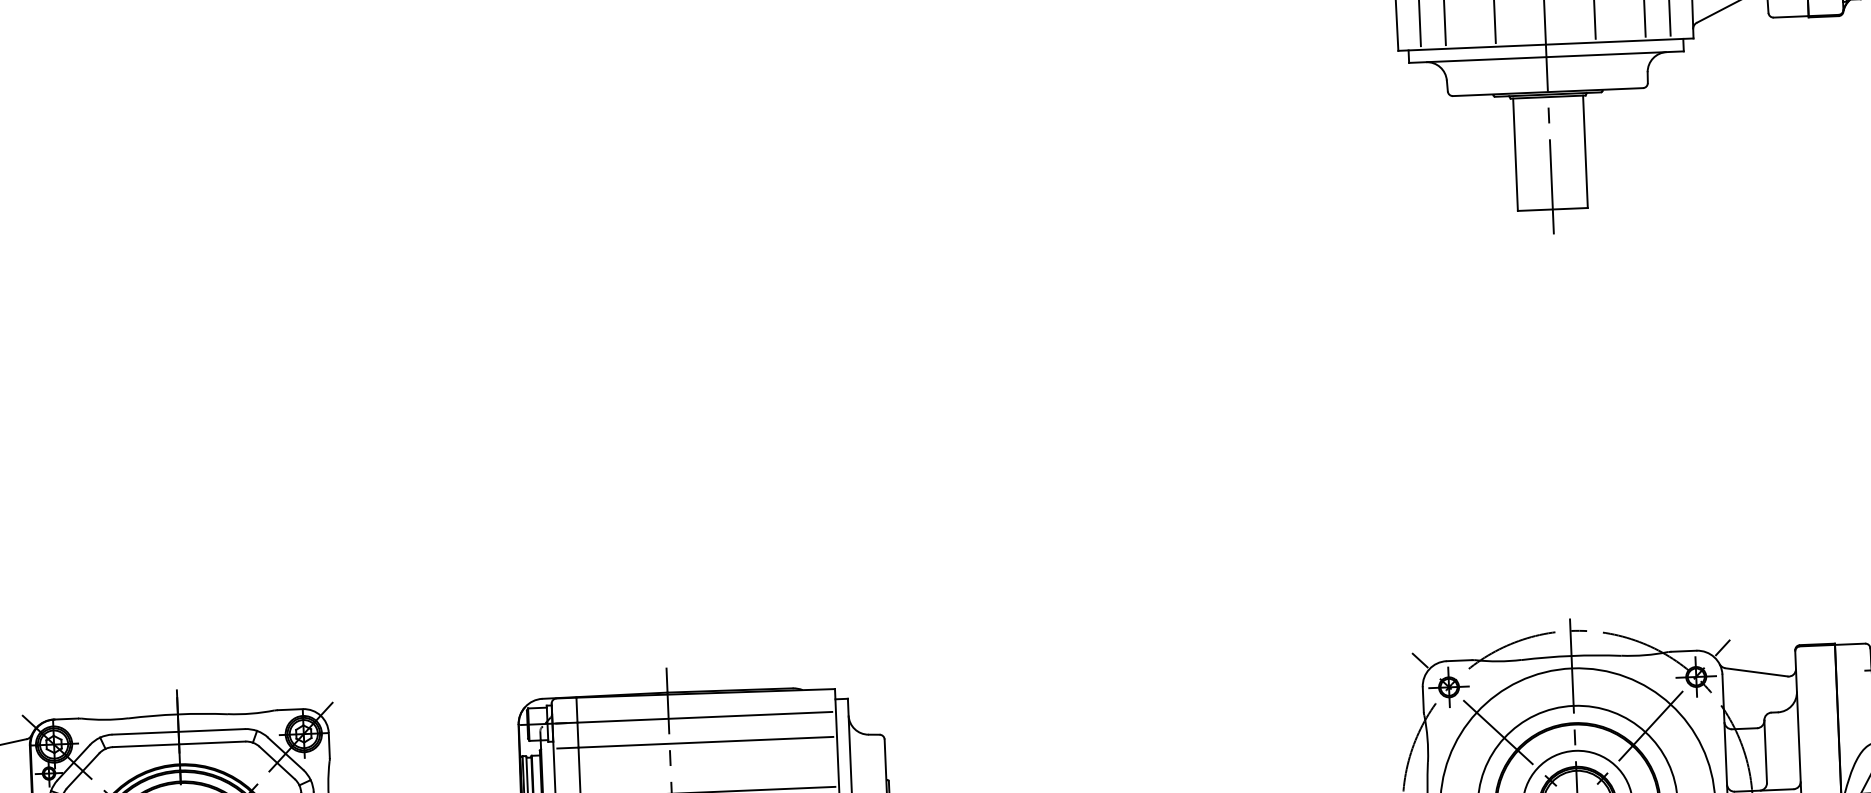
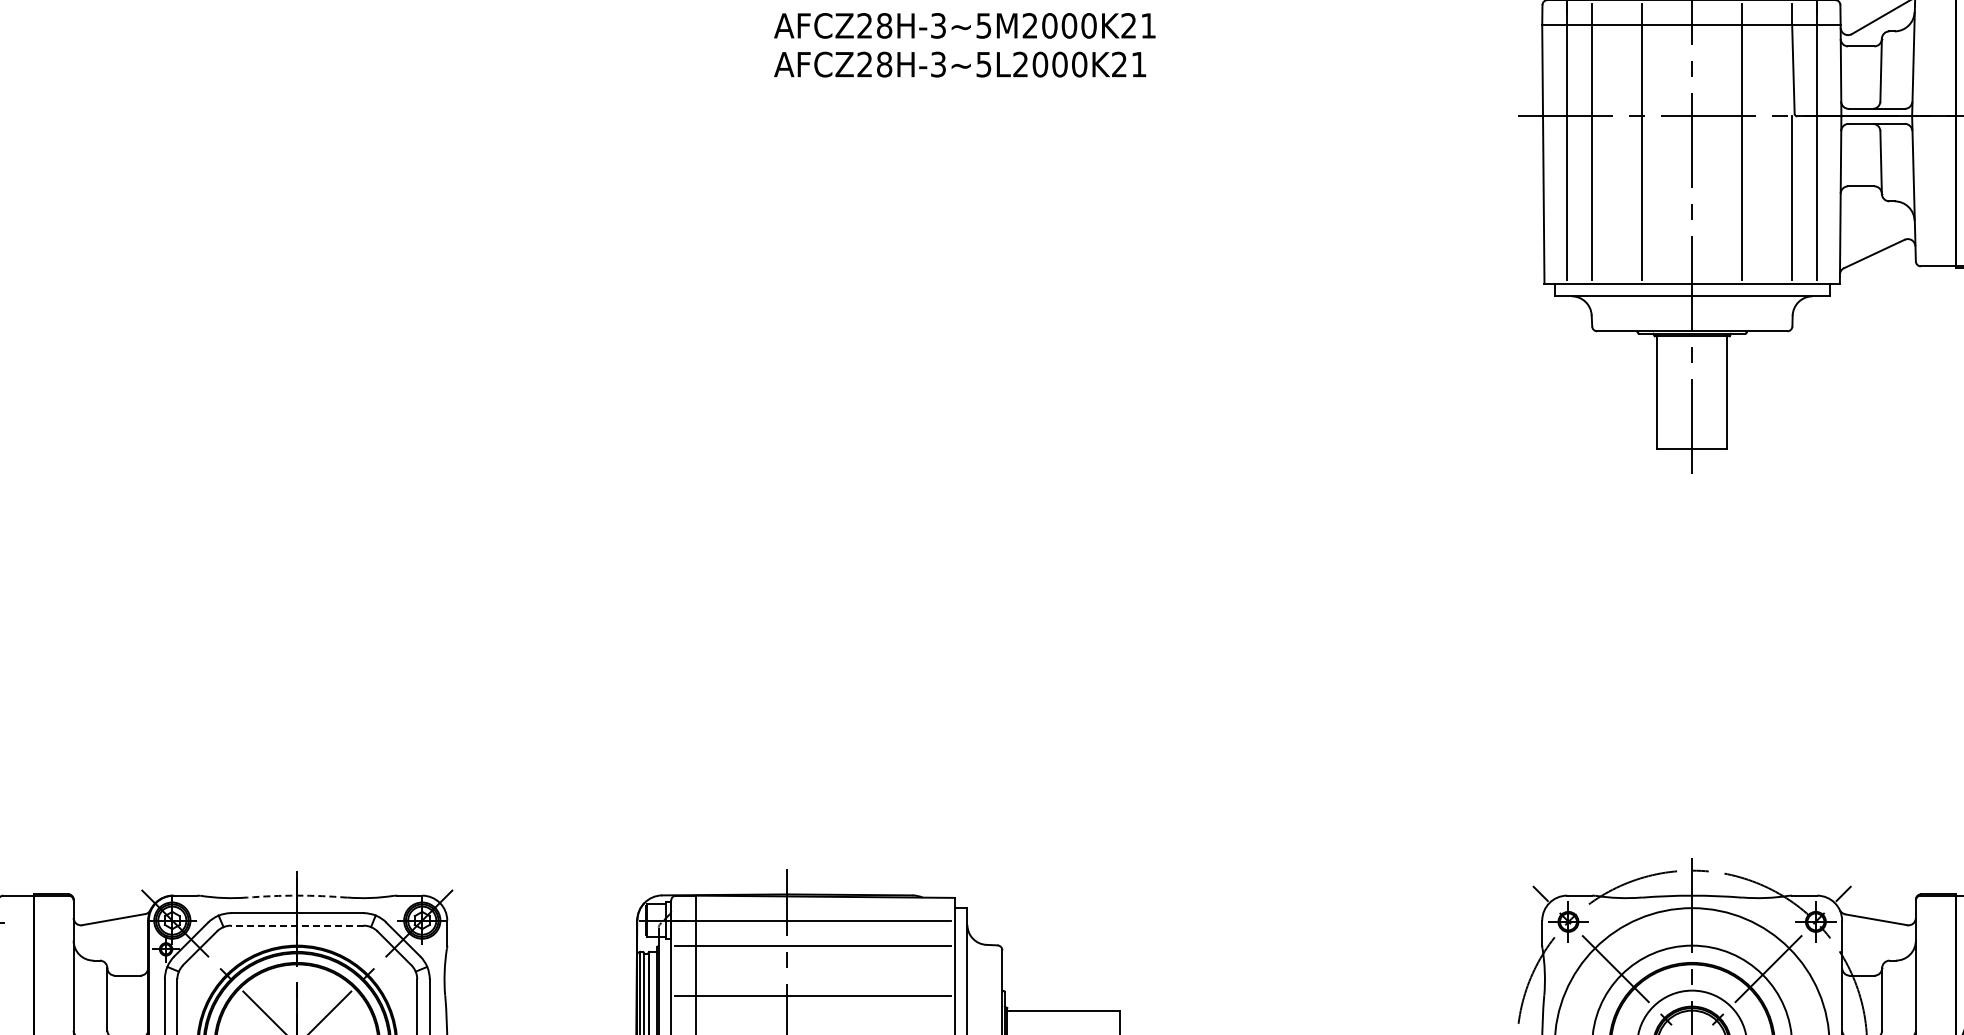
arc: (178, 714) -> (297, 895), solid -> dashed
line: (178, 744) -> (296, 925), solid -> dashed

